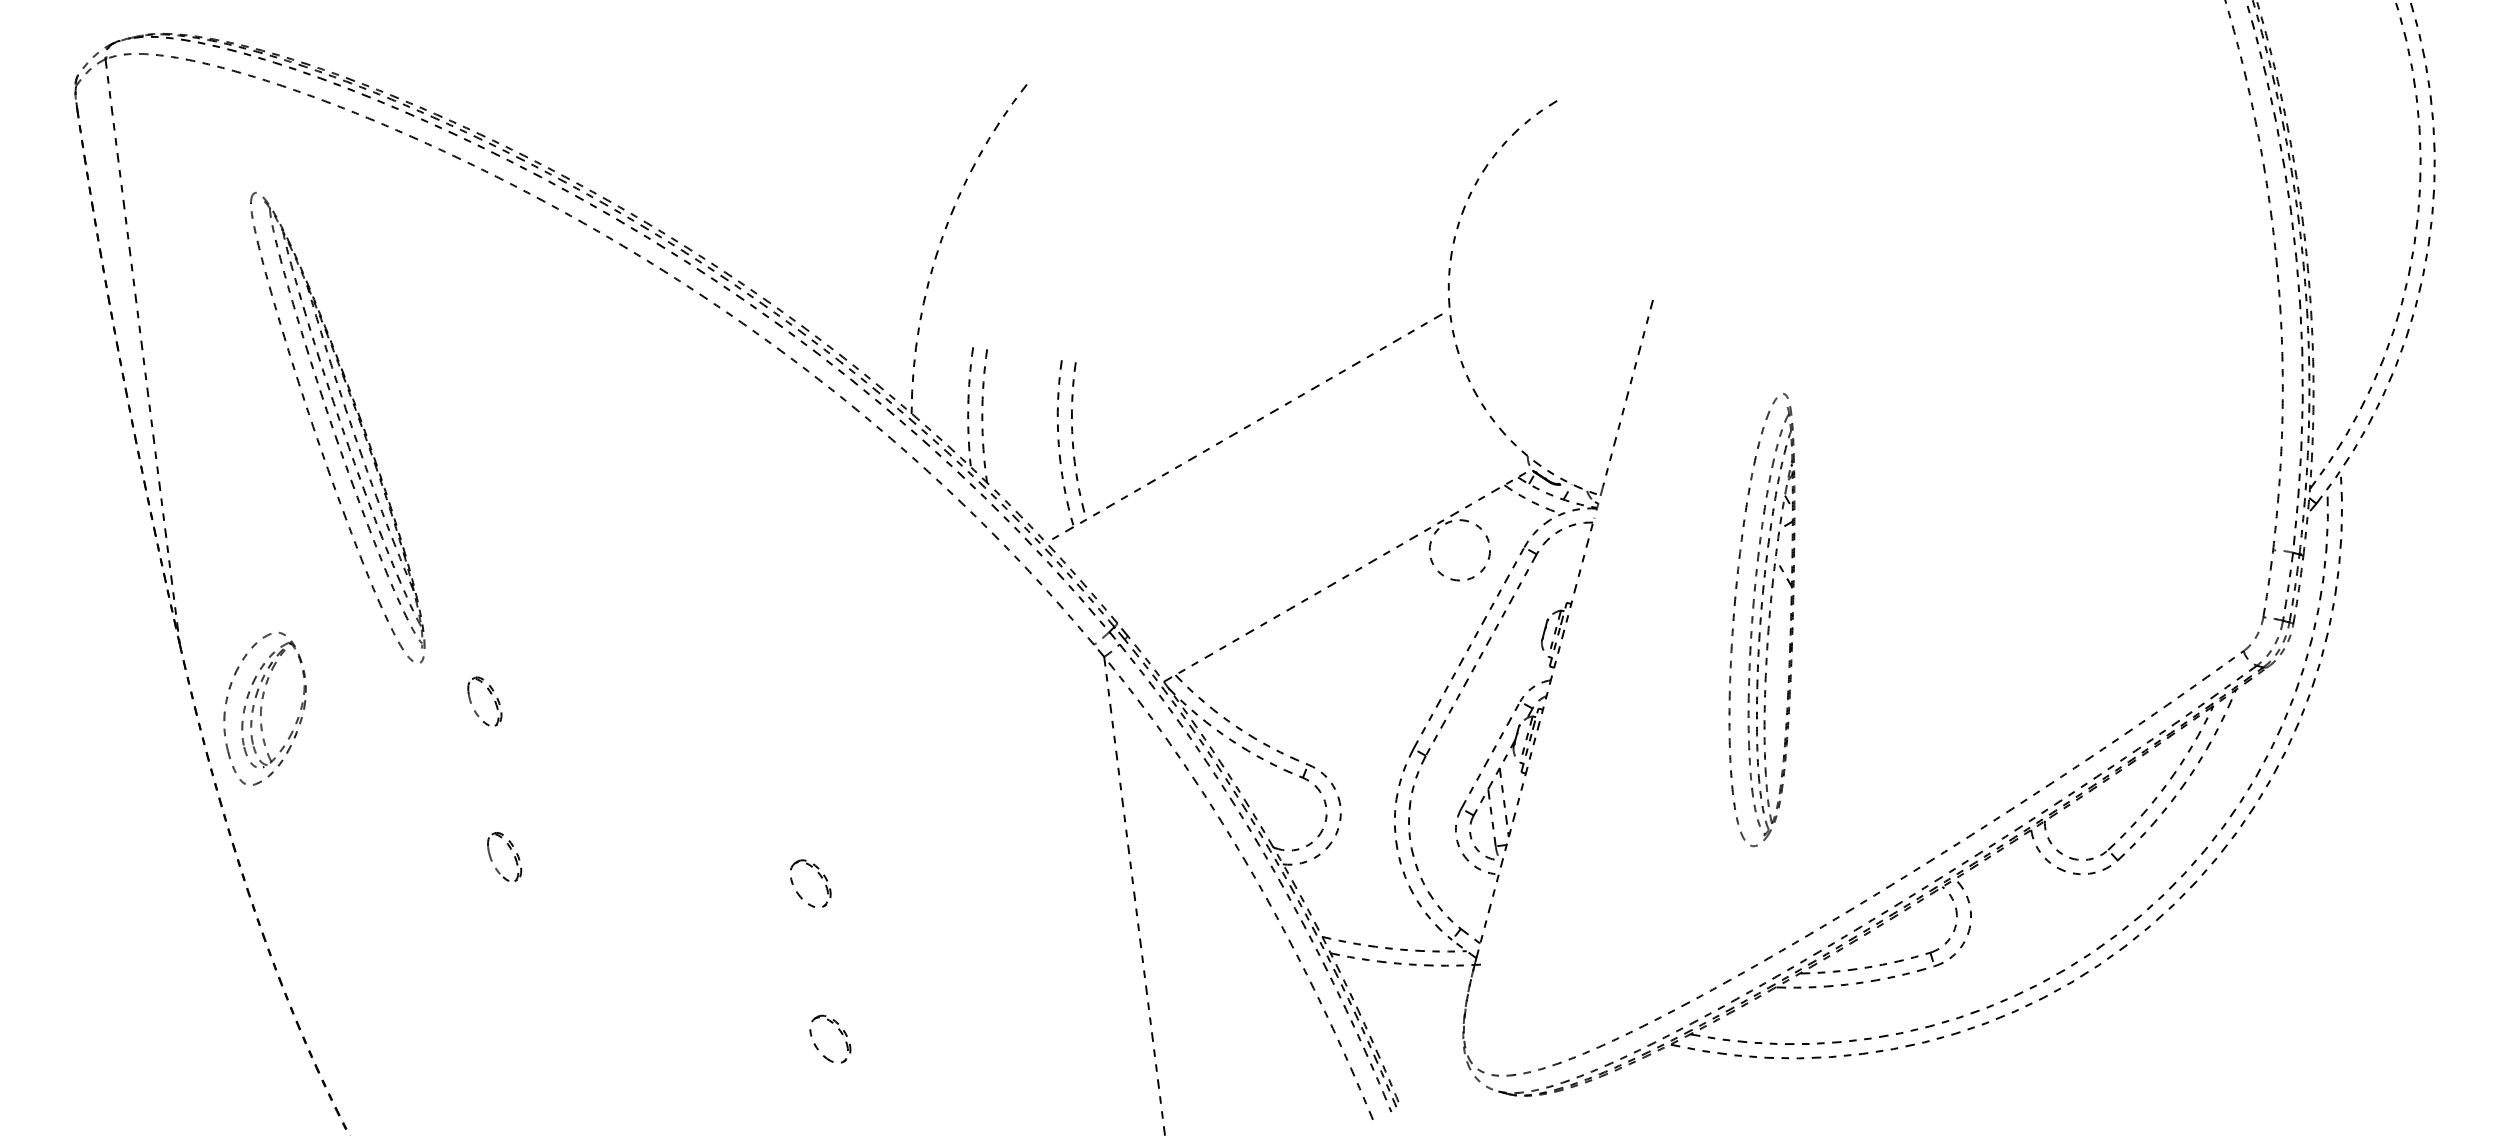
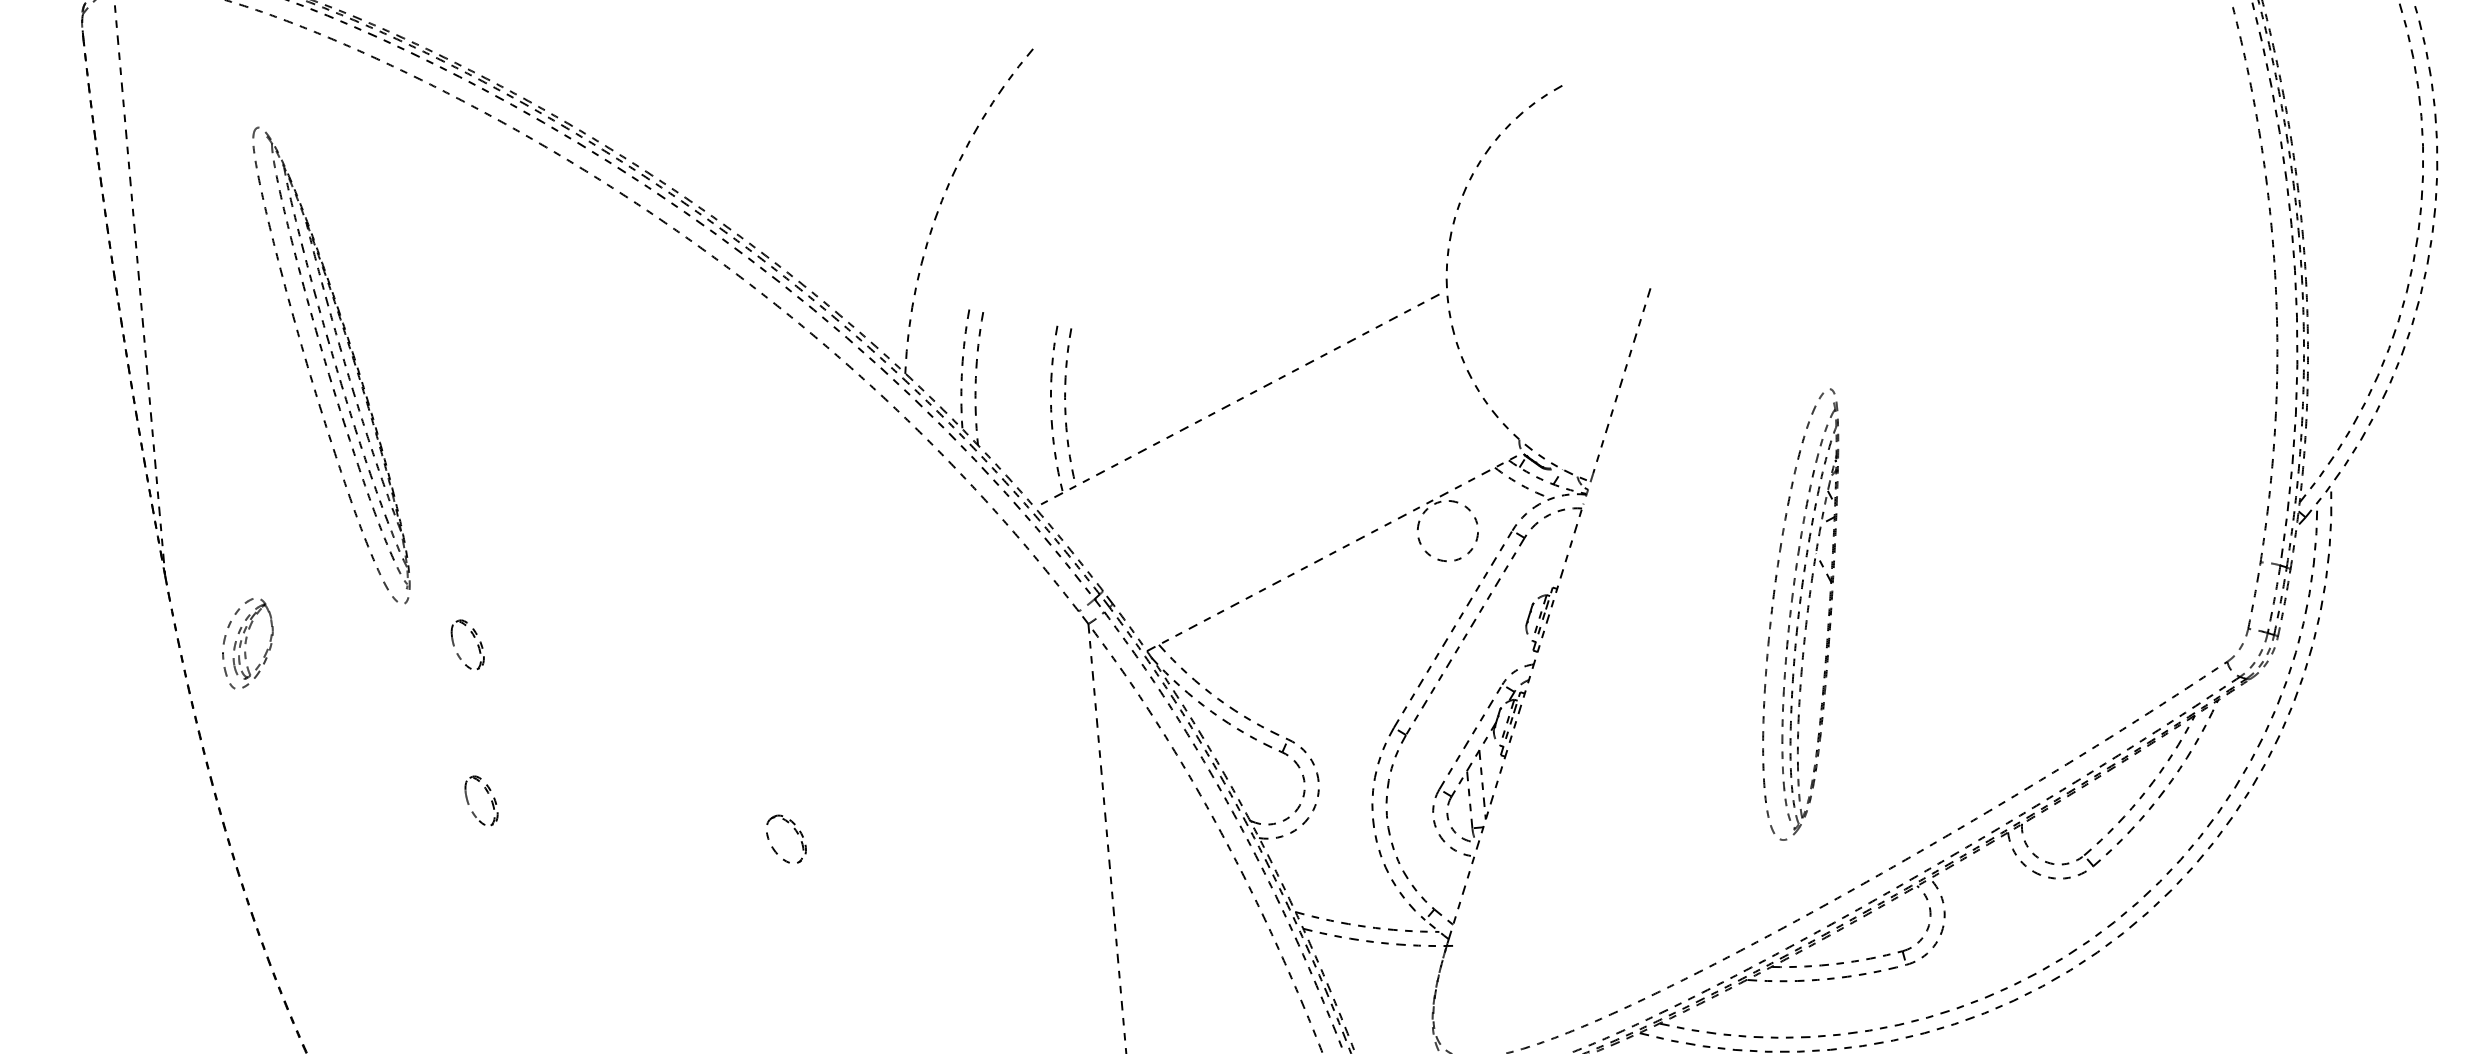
part: (1761, 620) -> (1799, 614), moved
part: (264, 708) -> (247, 643), size x0.6
part: (838, 1030) -> (808, 987), removed

